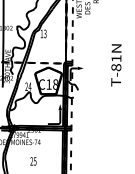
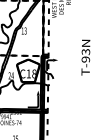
text: (116, 63) -> (85, 56), T-81N -> T-93N

